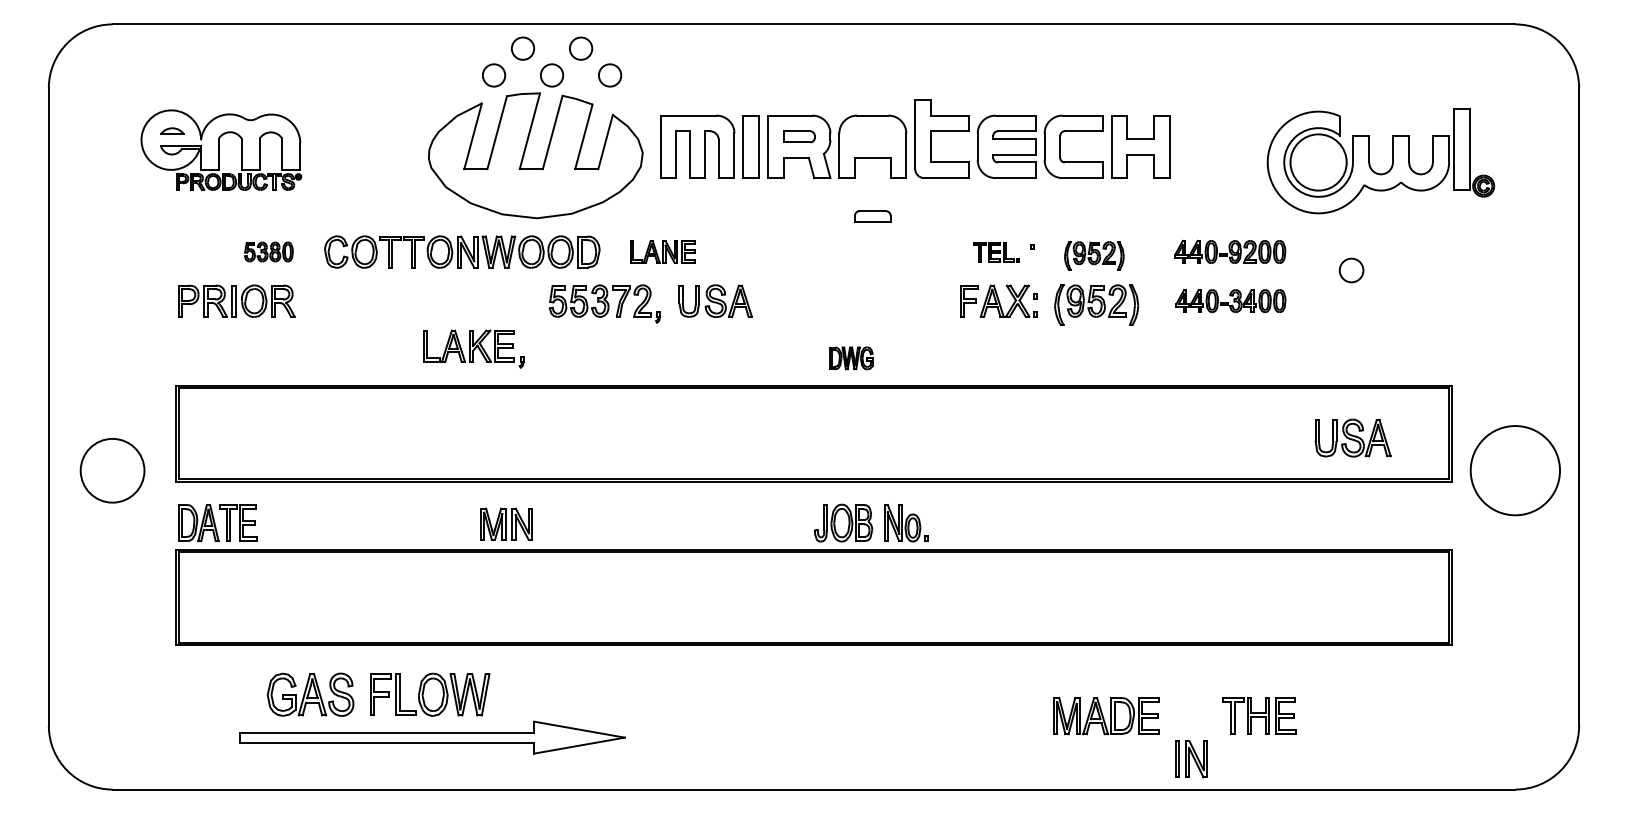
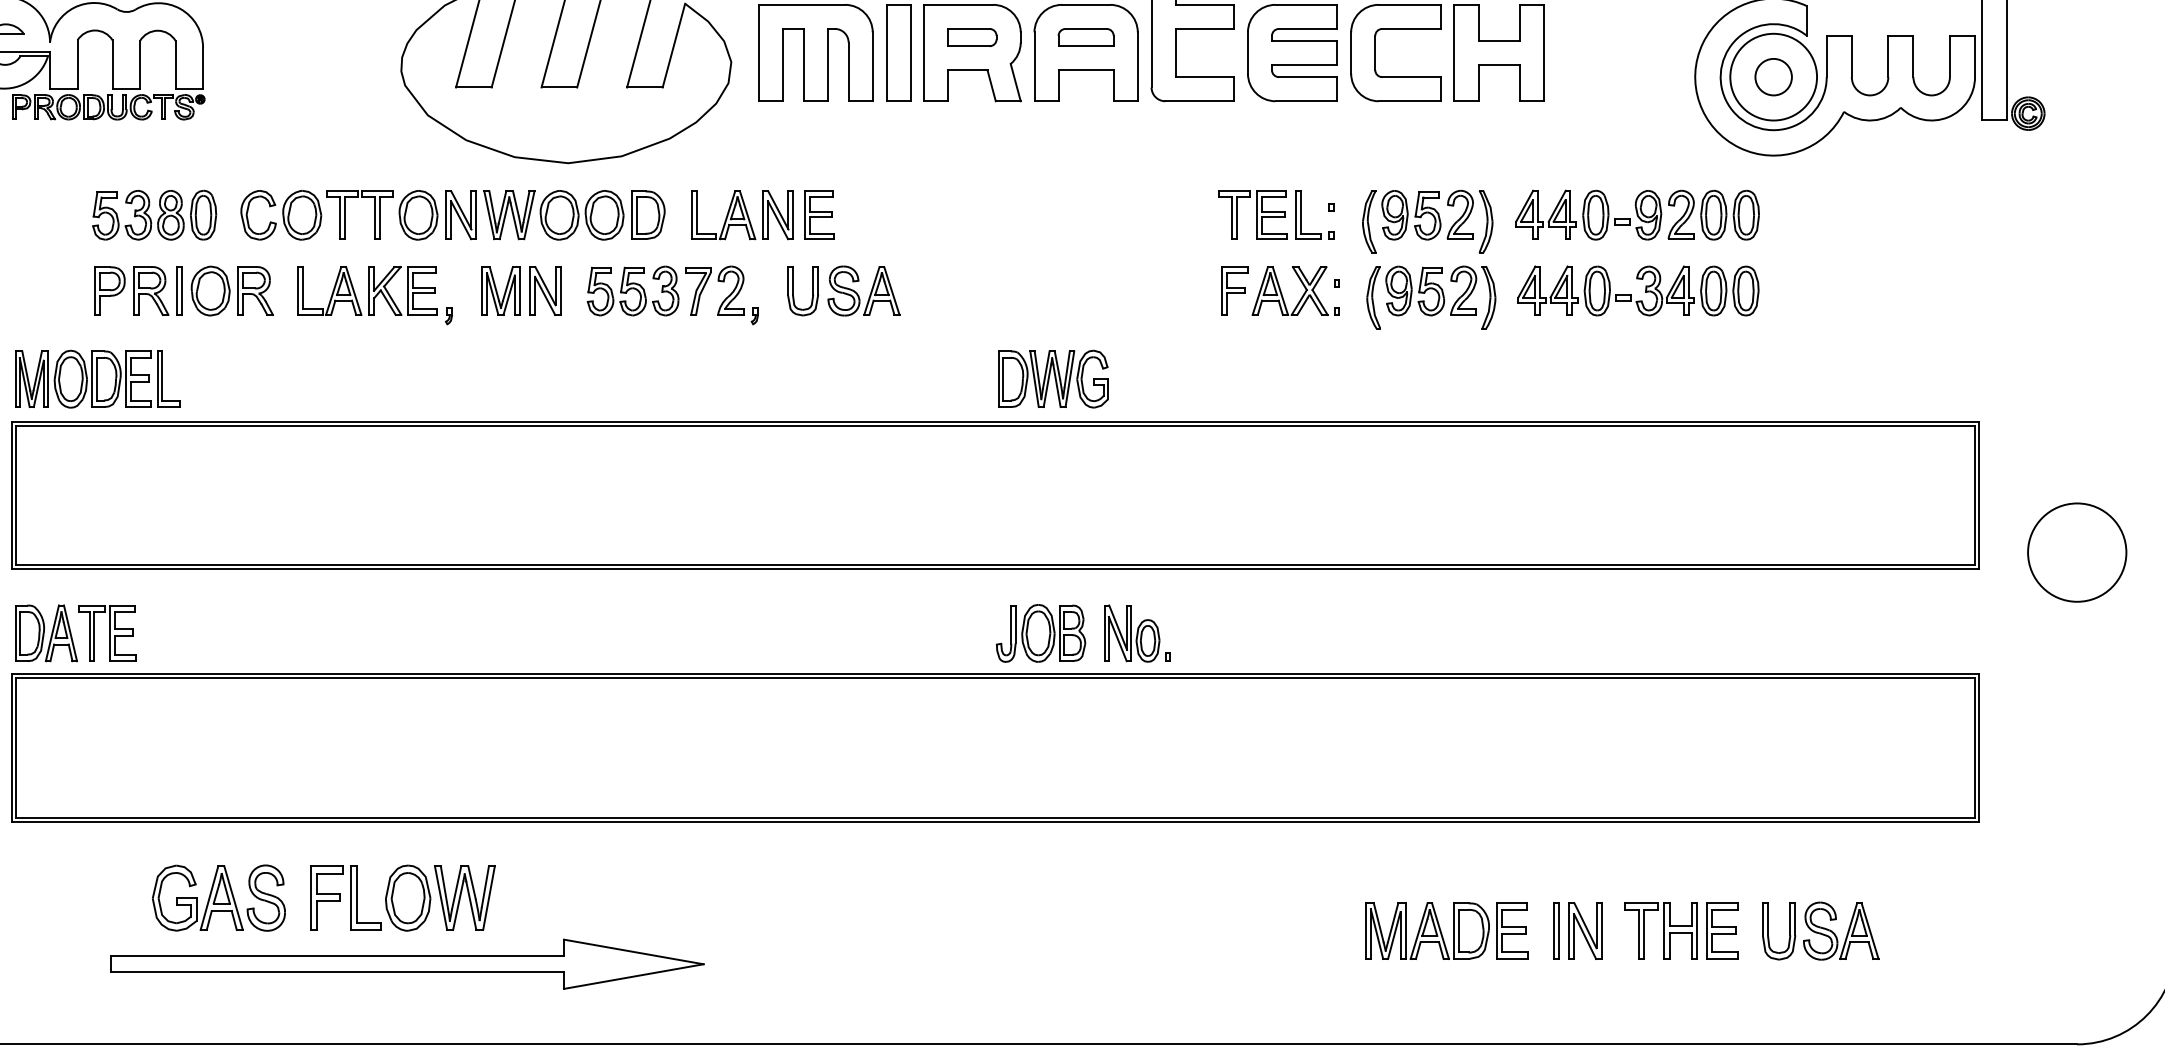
part: (872, 216) -> (1085, 37), moved
part: (268, 251) -> (154, 214), size x1.67
part: (662, 251) -> (761, 214), size x1.43
part: (1229, 251) -> (1636, 214), size x1.43
part: (996, 252) -> (1276, 215), size x1.67
part: (1094, 255) -> (1428, 220), size x1.43
circle: (1351, 270) -> (1773, 77), moved
part: (236, 300) -> (183, 290), moved
part: (1230, 300) -> (1637, 290), size x1.43
part: (473, 348) -> (374, 294), moved
part: (231, 358) -> (96, 379), added
part: (851, 358) -> (1053, 379), size x1.67
part: (1352, 437) -> (1819, 930), moved
circle: (1515, 470) -> (2077, 552), size x0.71
part: (506, 523) -> (521, 290), moved
part: (1191, 759) -> (1577, 931), moved

